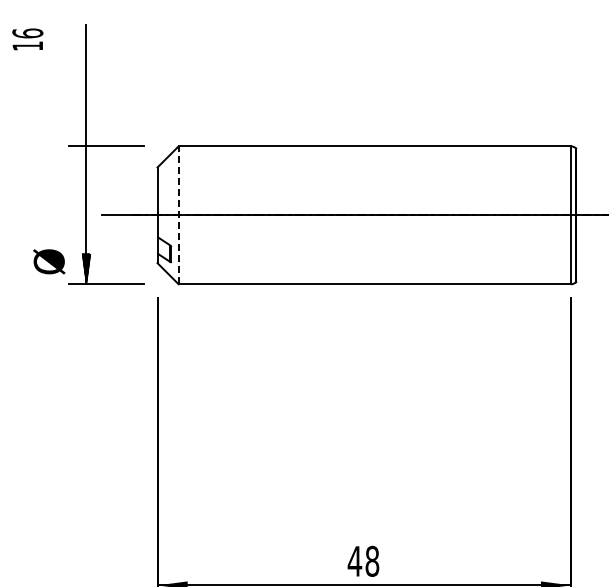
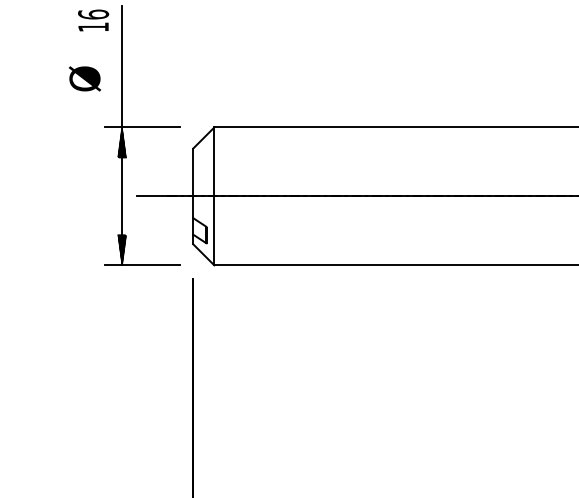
text: (27, 39) -> (93, 20), moved
hatch: (86, 161) -> (122, 142), added
line: (178, 215) -> (214, 196), dashed -> solid
text: (49, 261) -> (85, 78), moved

